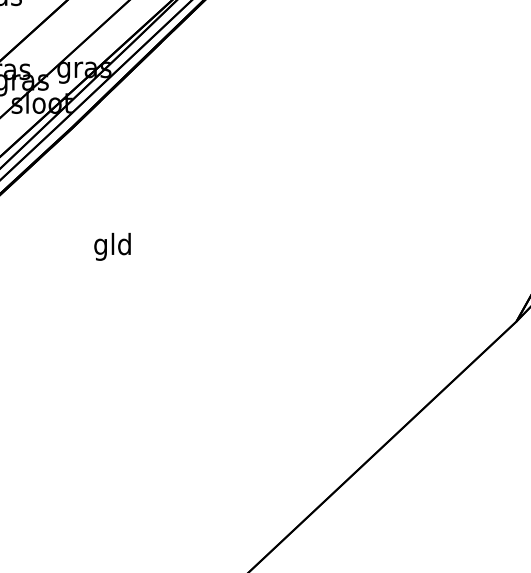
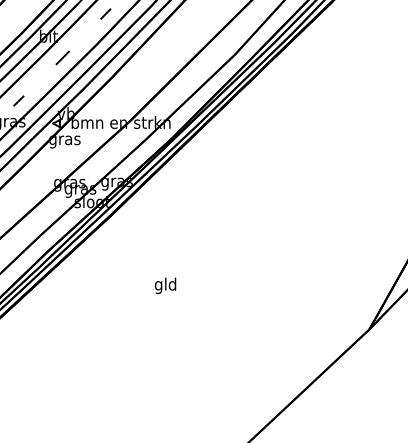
text: (112, 246) -> (165, 285), moved

